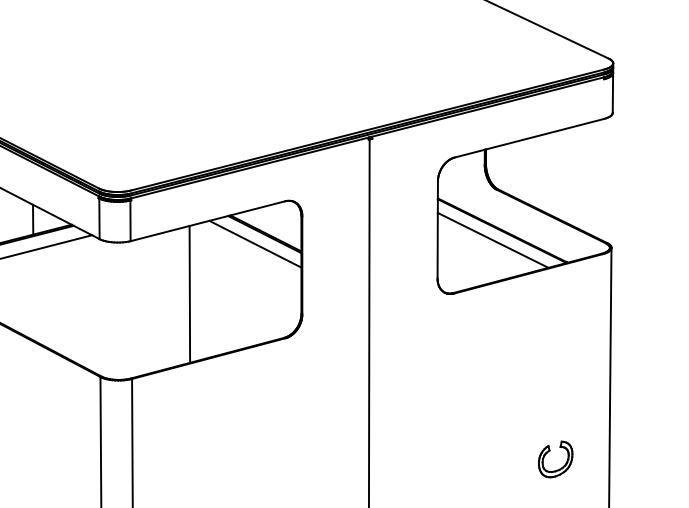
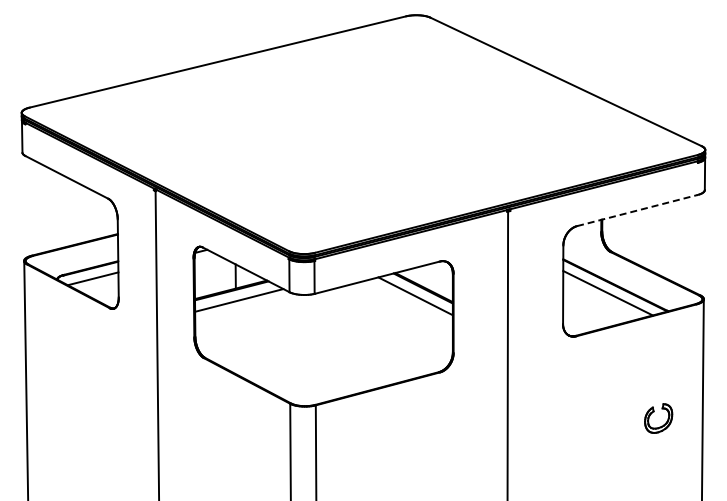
line: (529, 138) -> (637, 210), solid -> dashed
line: (189, 293) -> (362, 336), removed
part: (550, 452) -> (654, 412), moved

